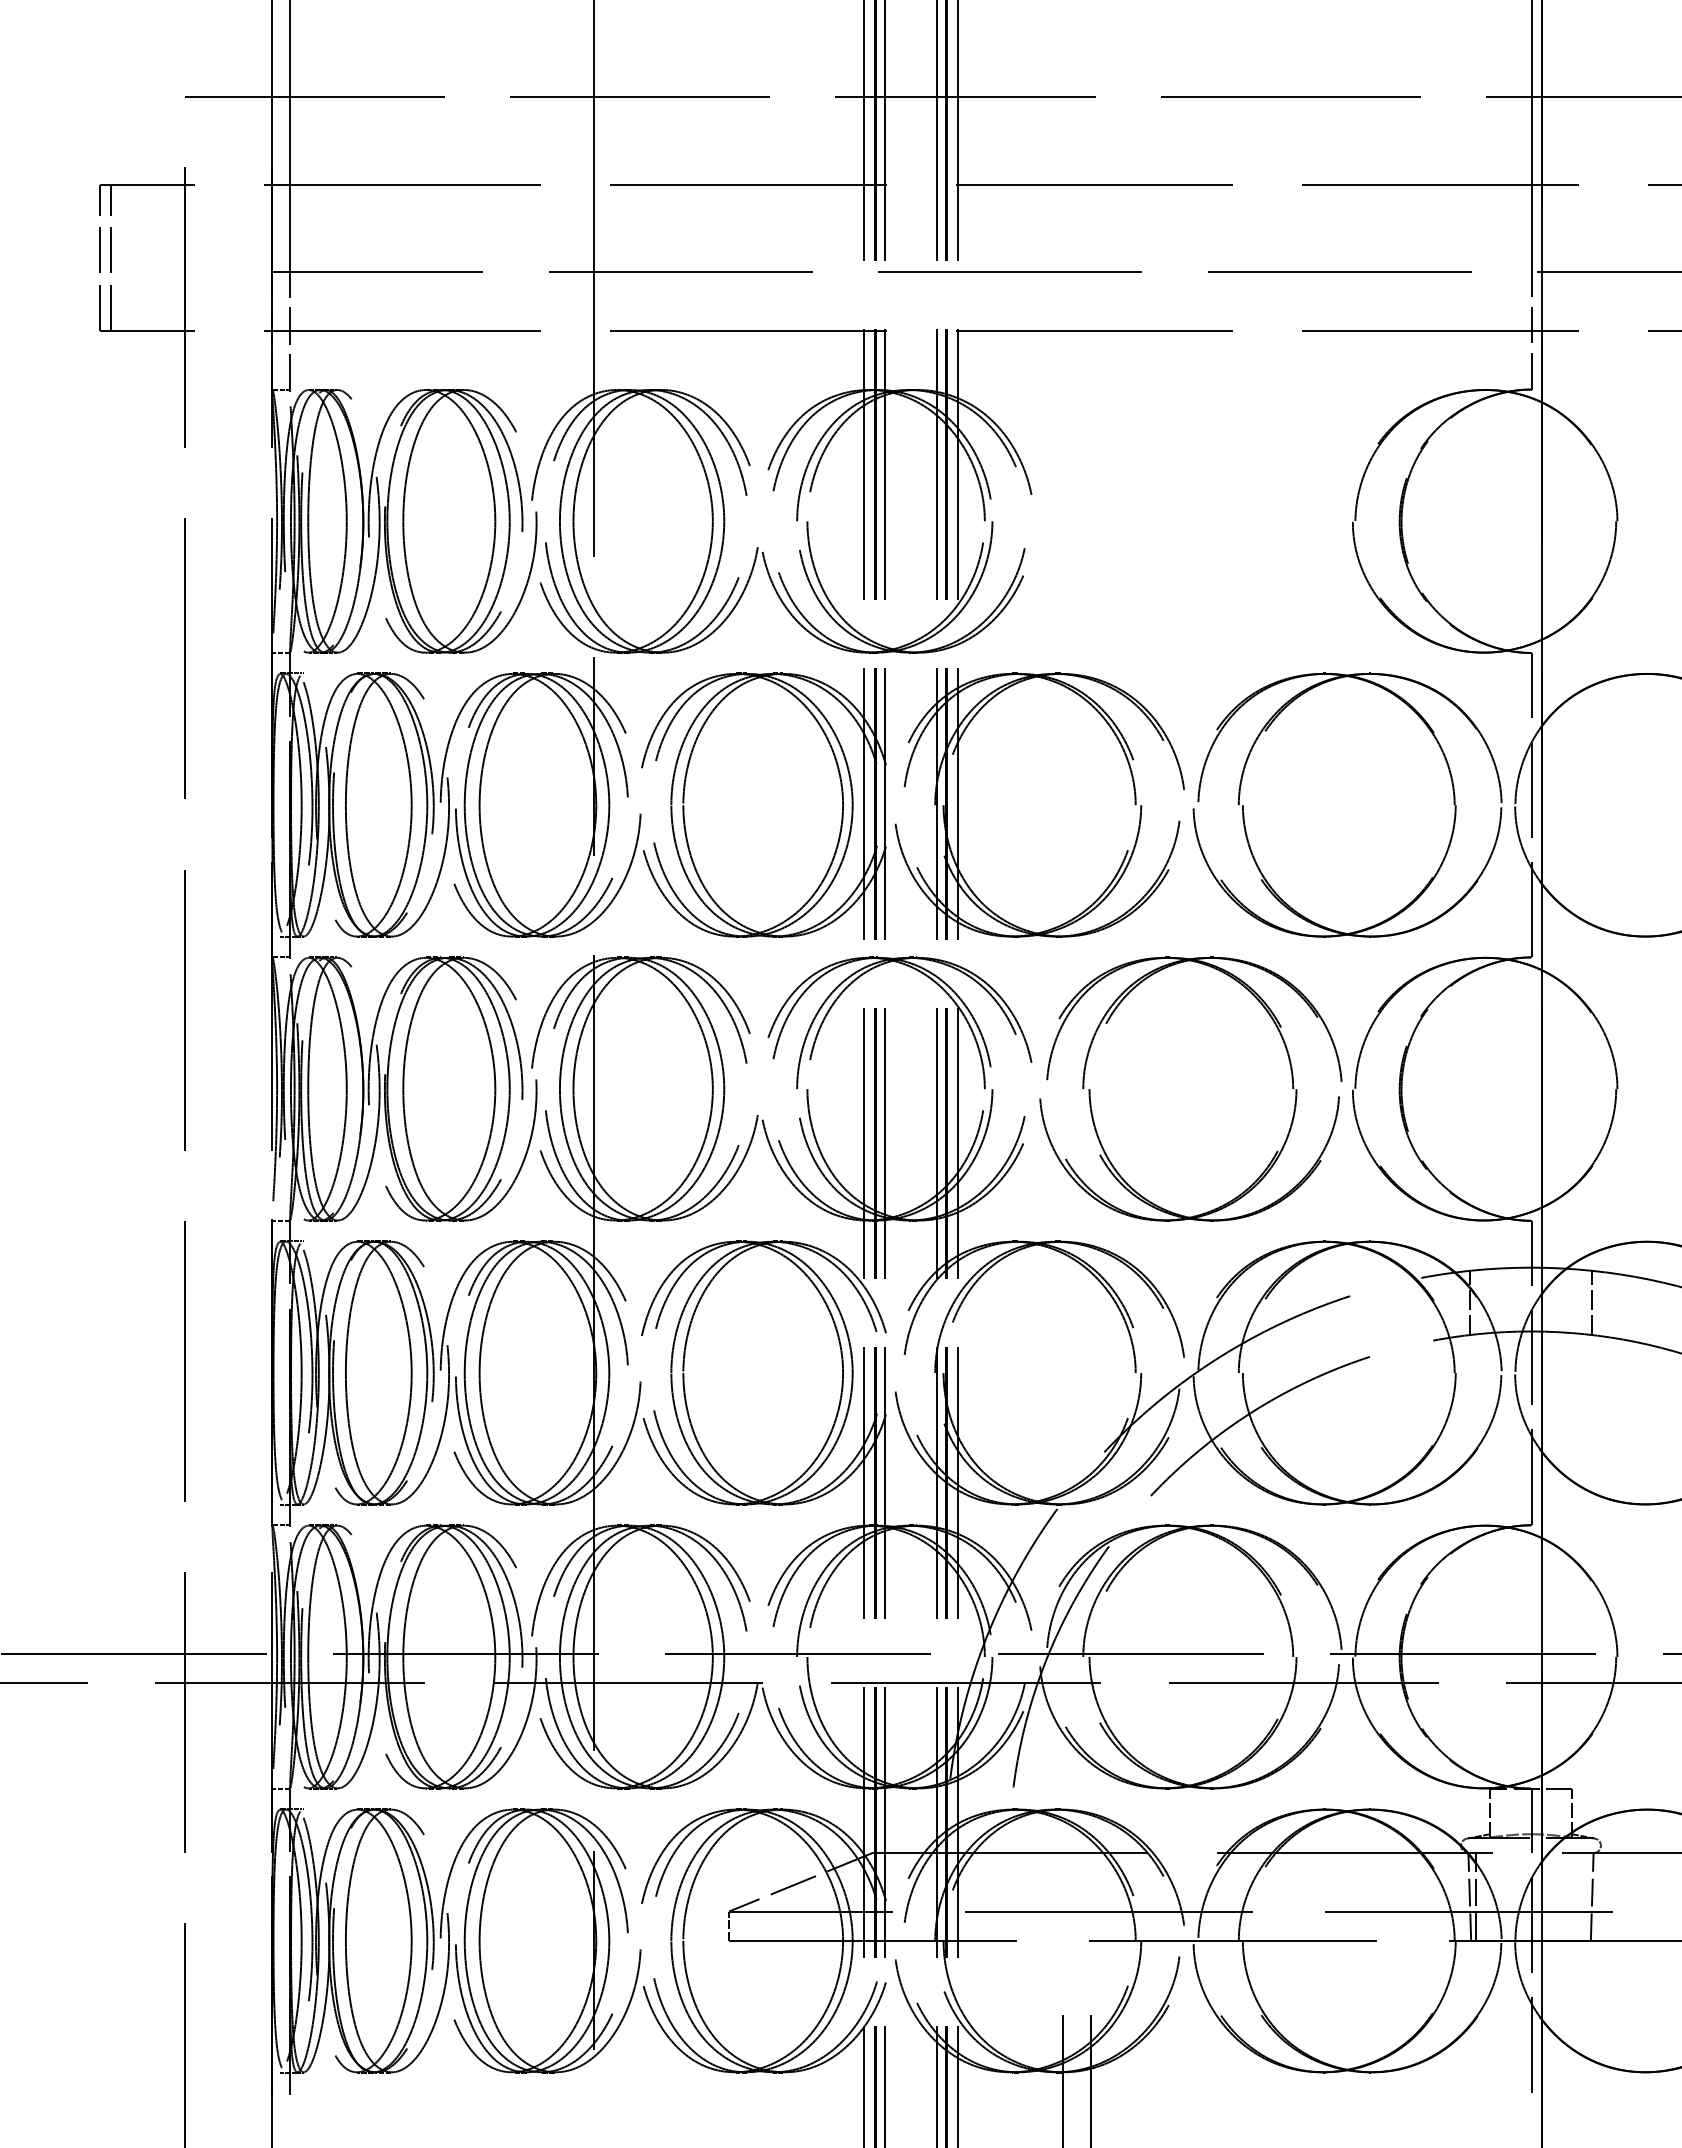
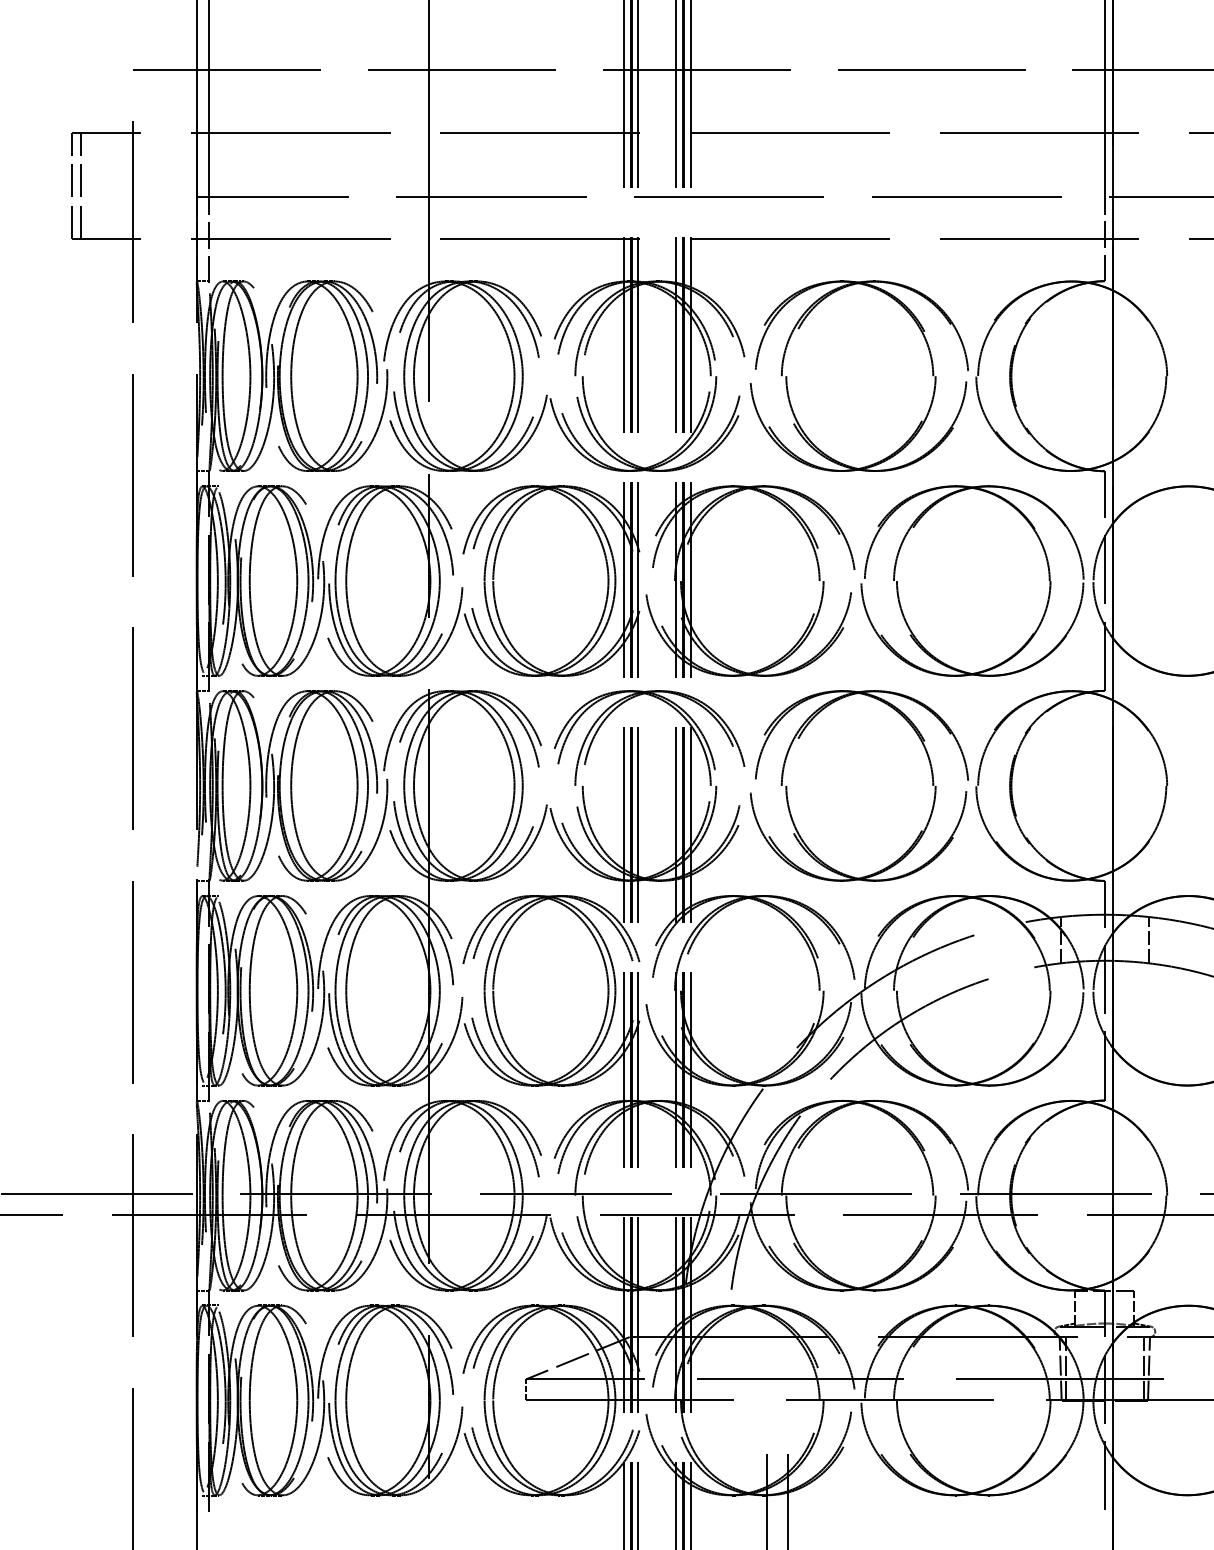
part: (1091, 534) -> (787, 385), added
line: (1585, 1896) -> (1144, 1368), added

